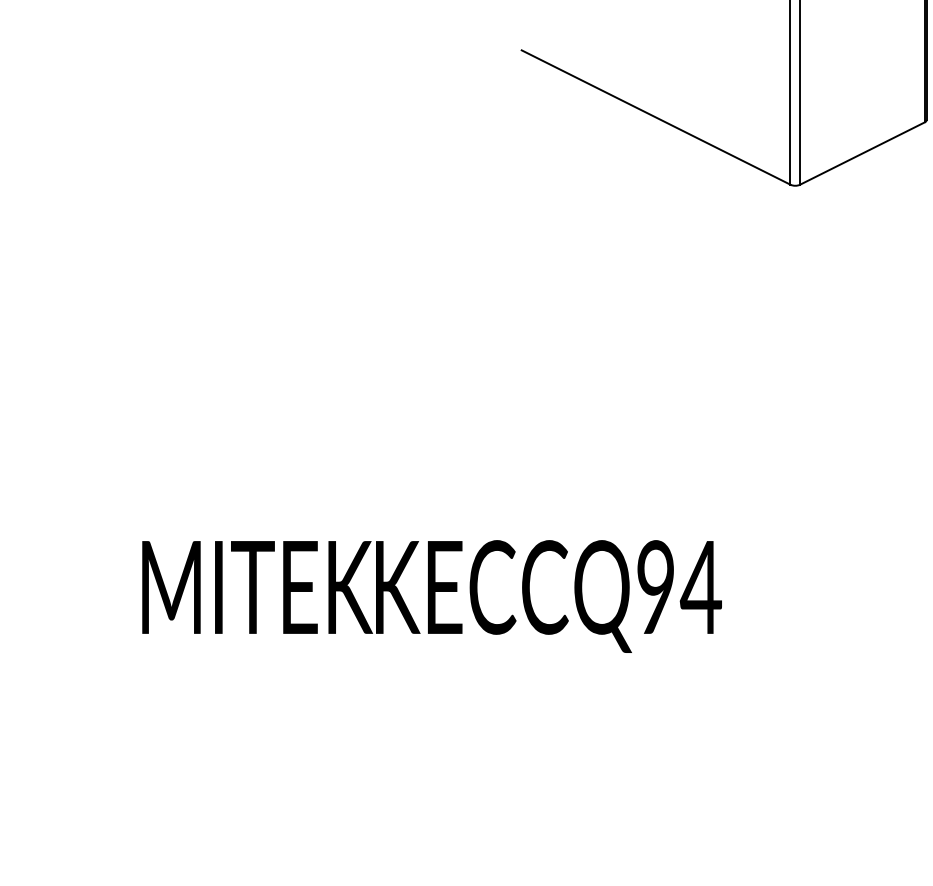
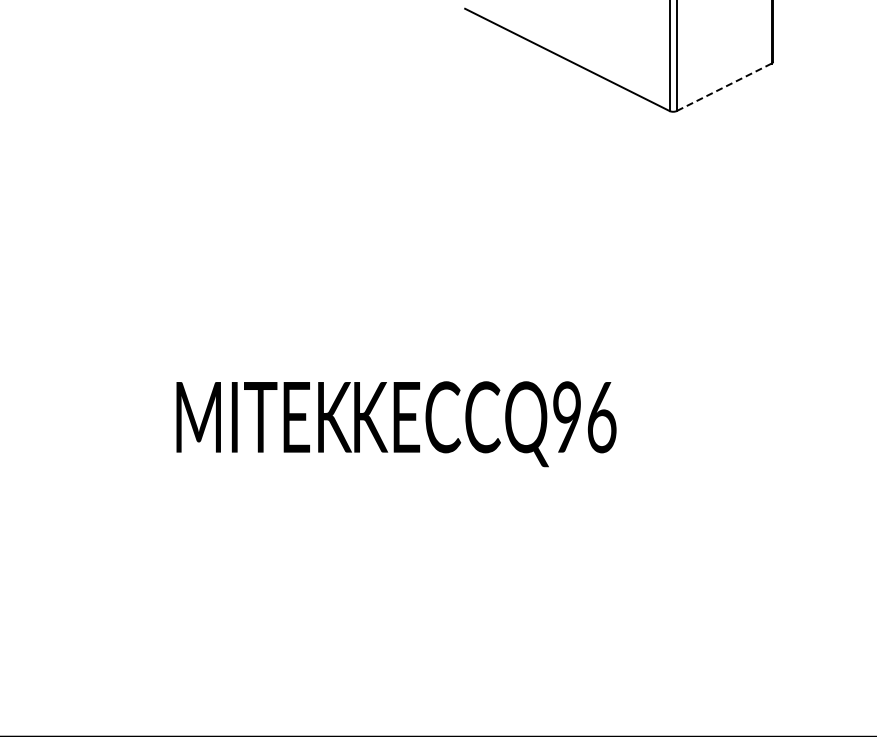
line: (861, 153) -> (723, 87), solid -> dashed
text: (701, 587) -> (601, 417), KECCQ94 -> KECCQ96

